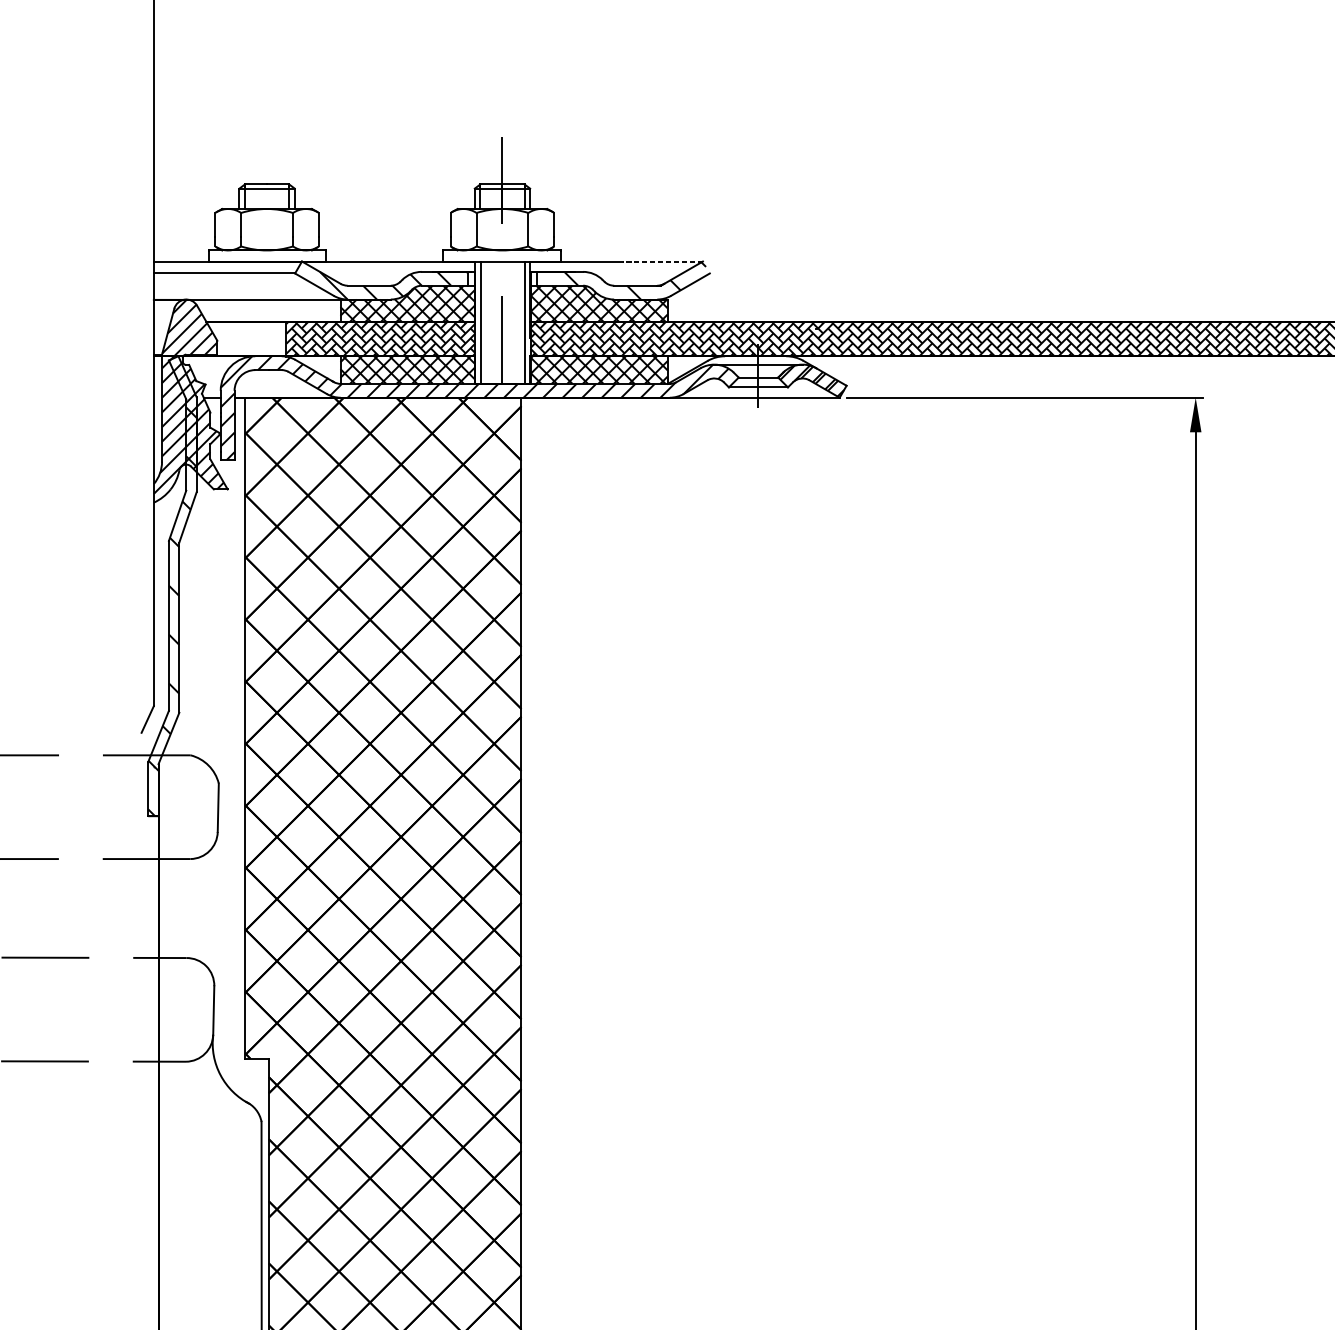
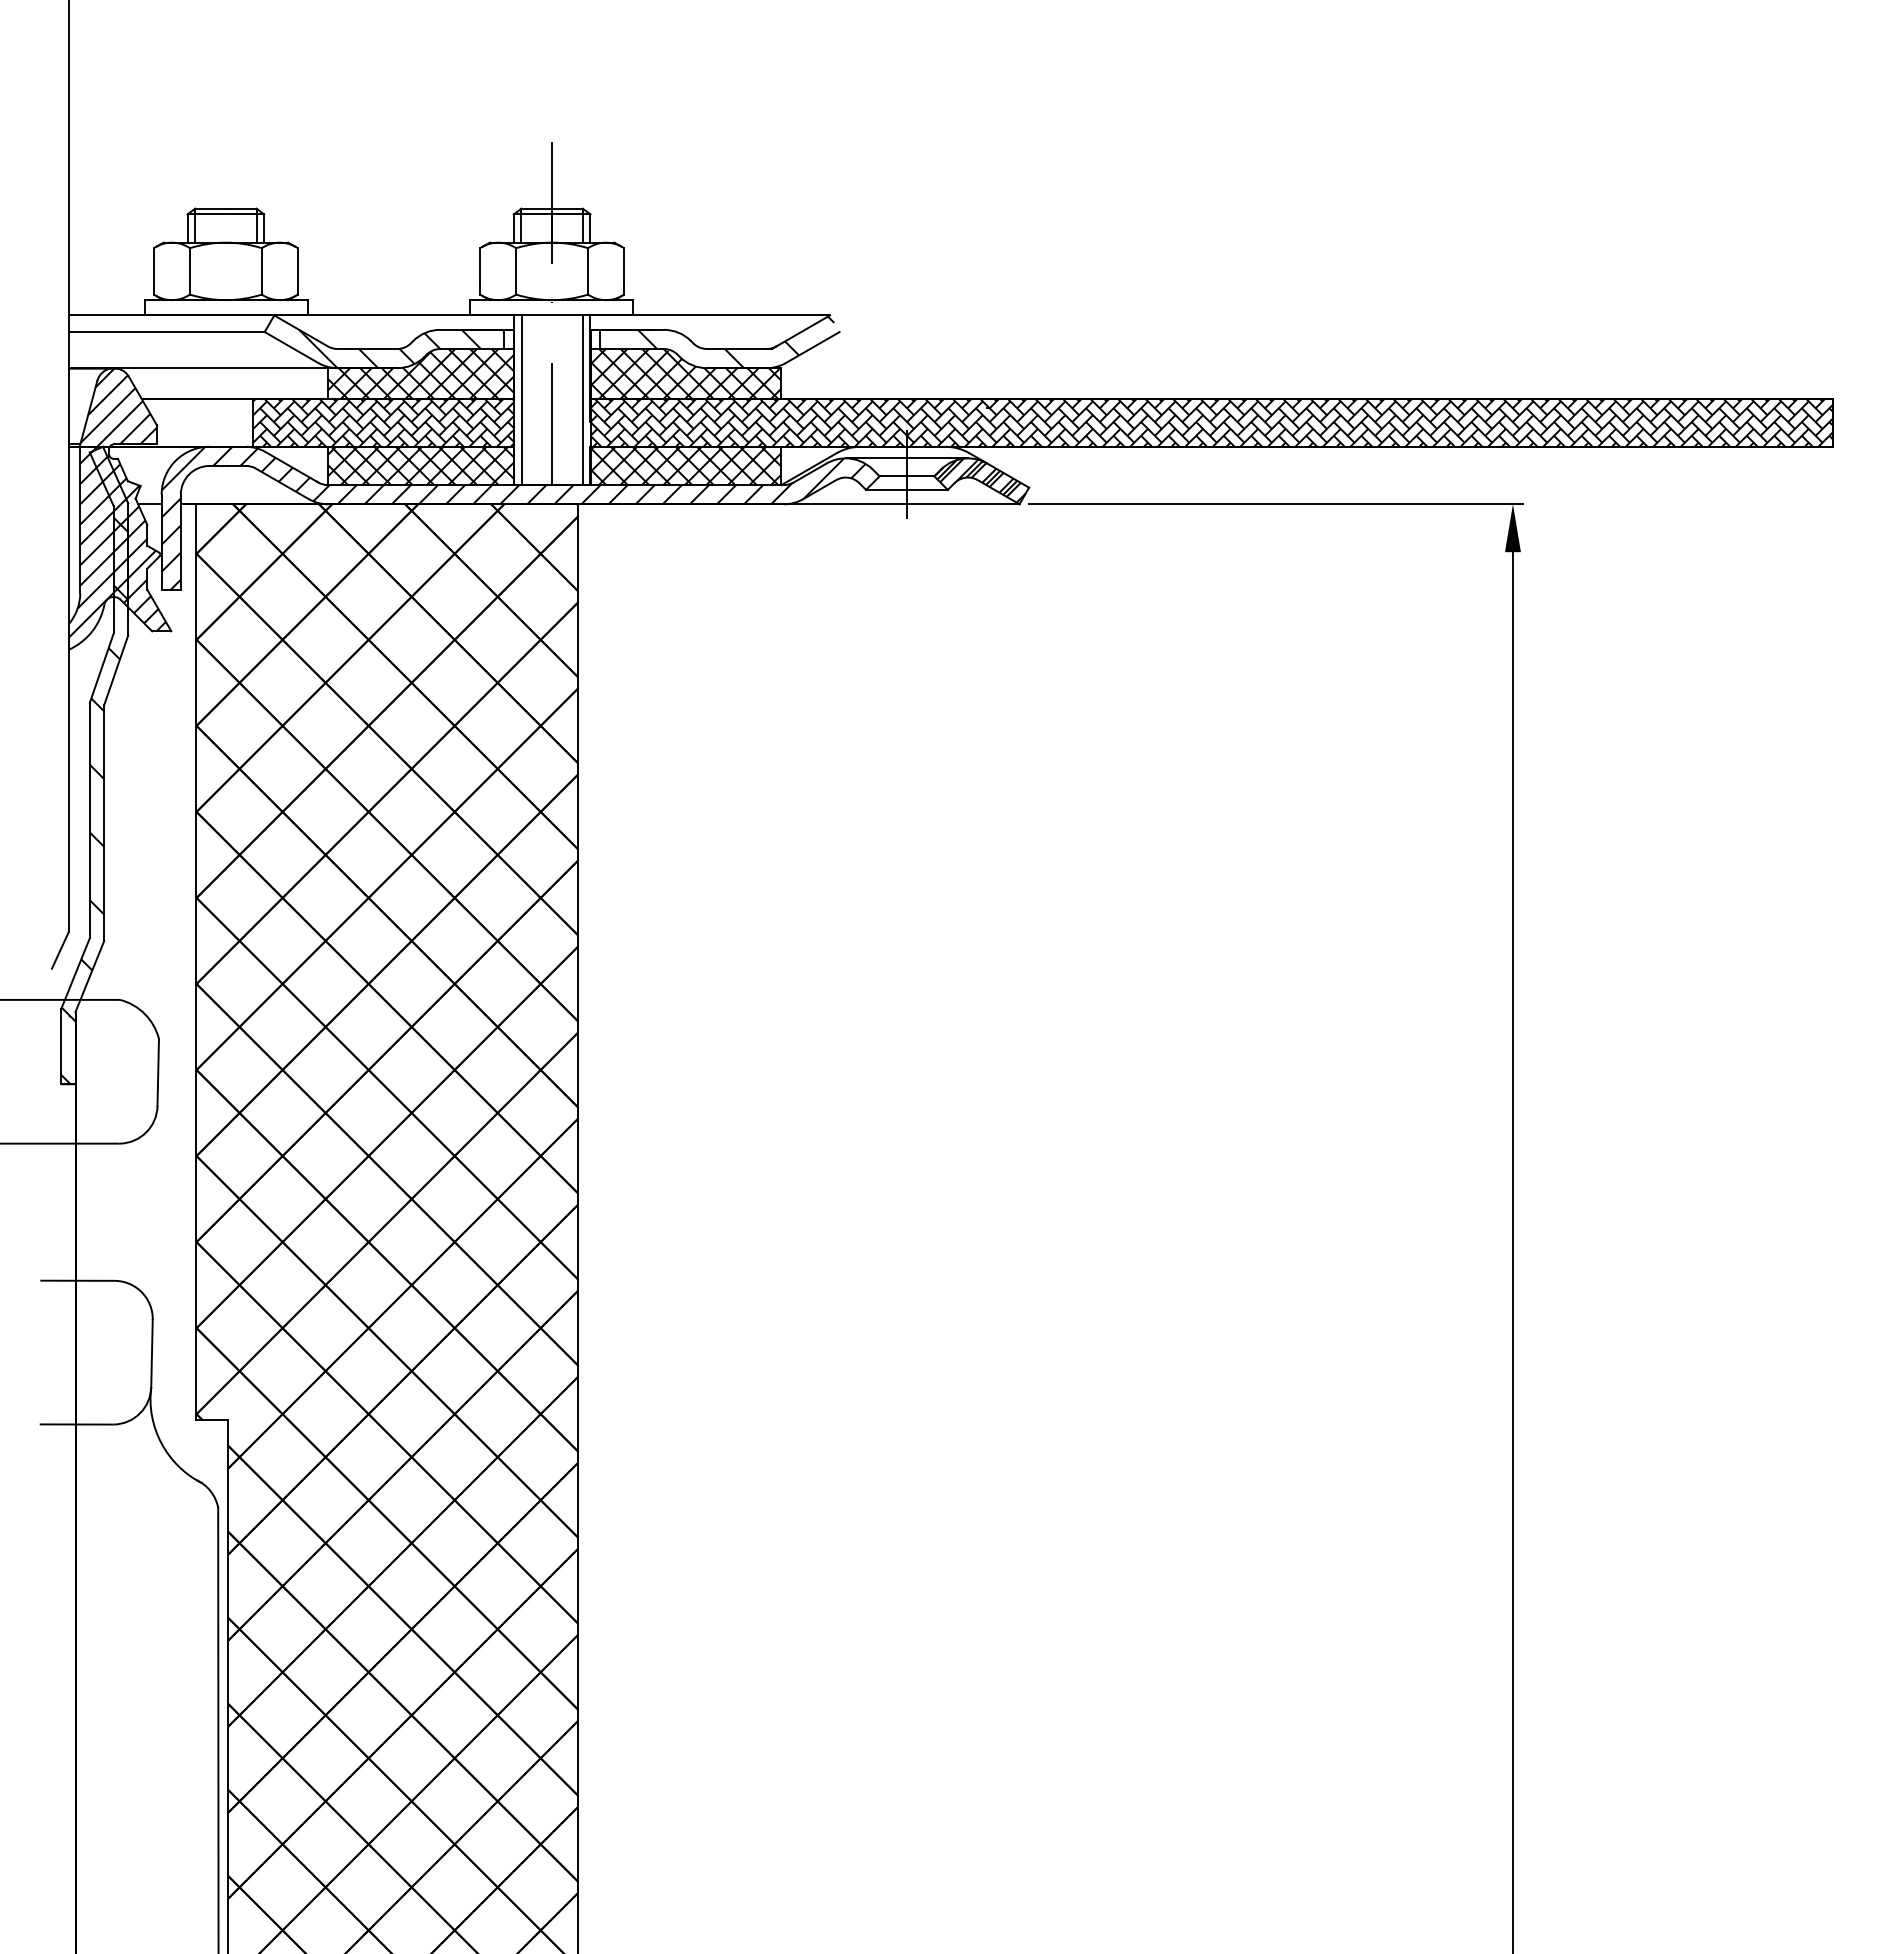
line: (662, 261) -> (774, 315), dashed -> solid
hatch: (811, 378) -> (980, 477), added

